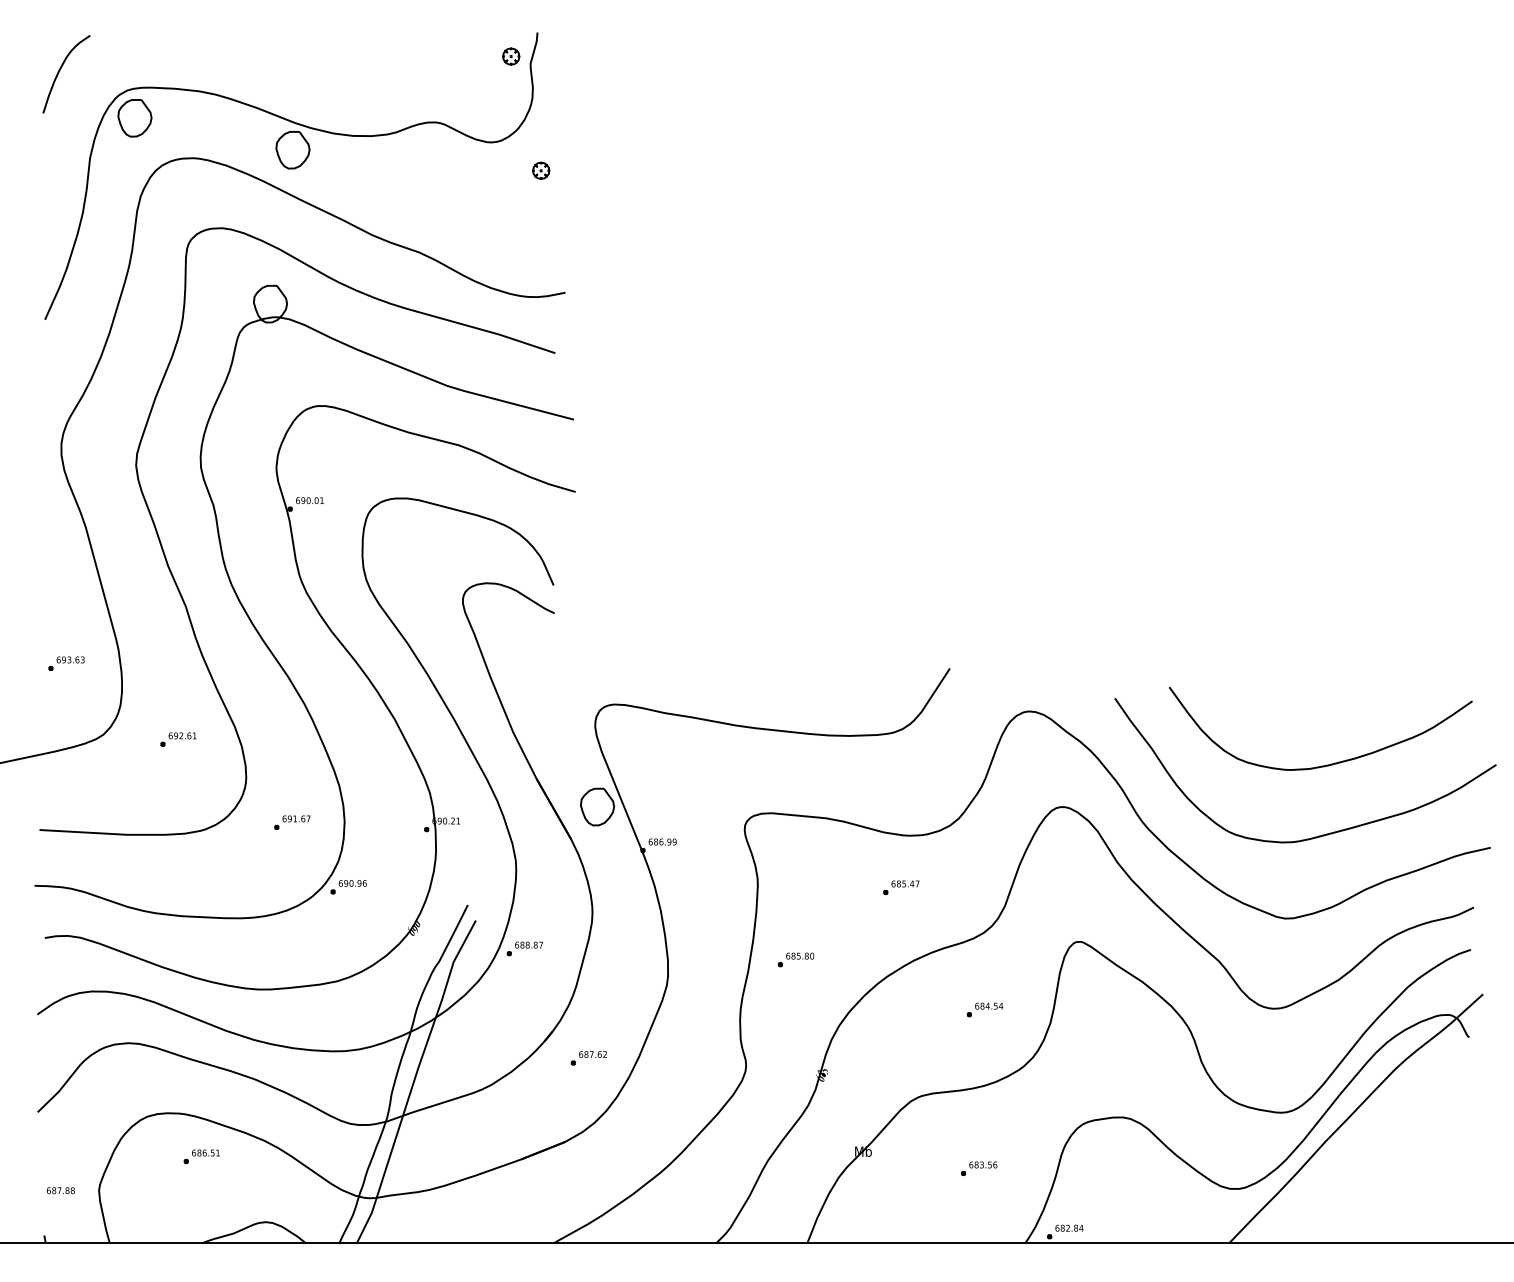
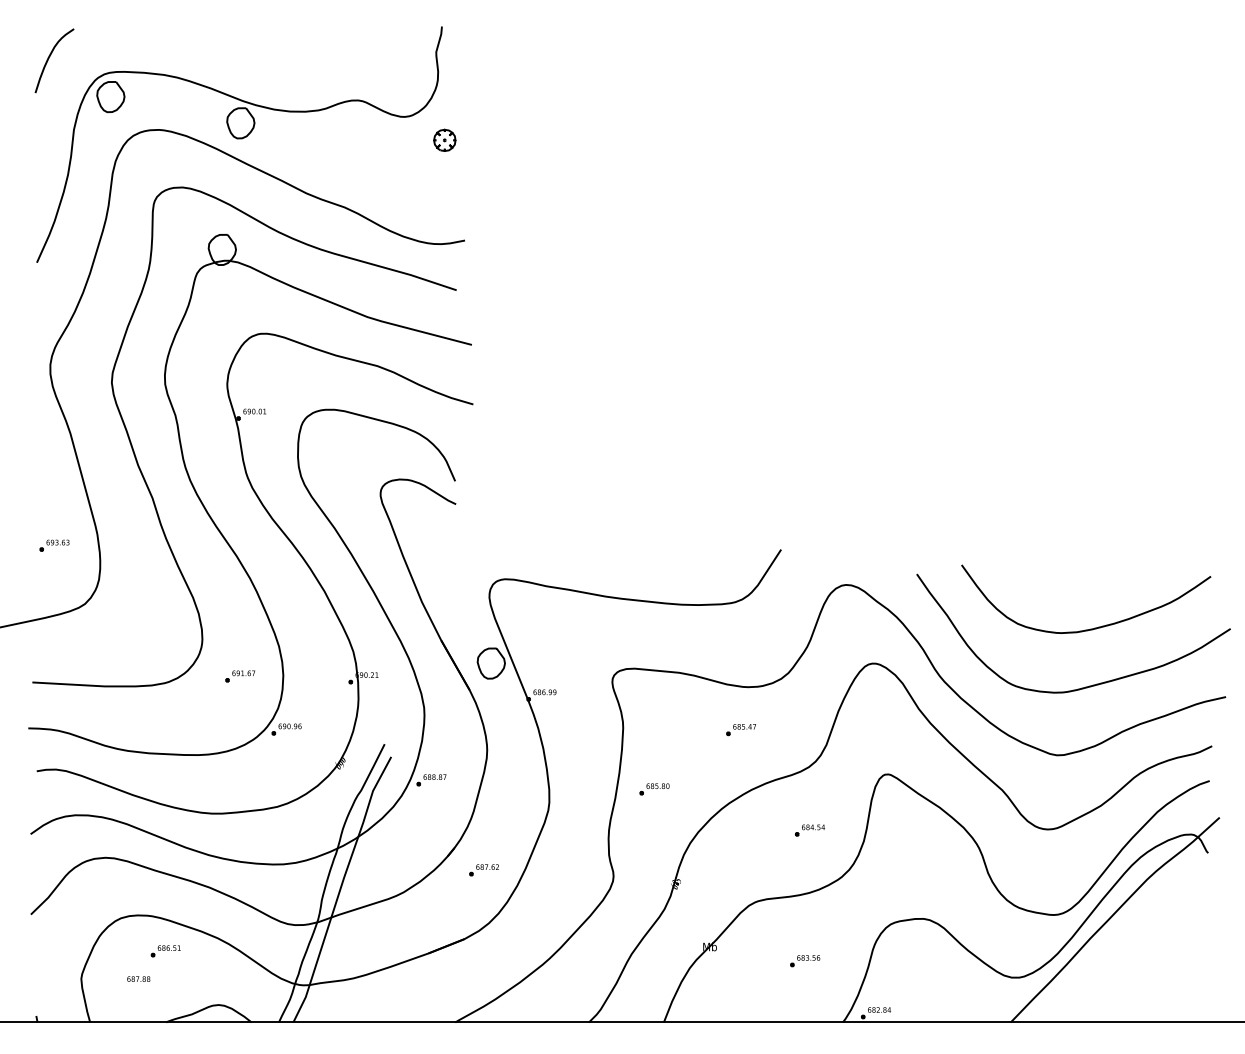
part: (511, 56) -> (420, 46), removed
part: (541, 170) -> (445, 140), size x1.6
part: (178, 739) -> (146, 608), removed
text: (60, 1190) -> (138, 978), moved

